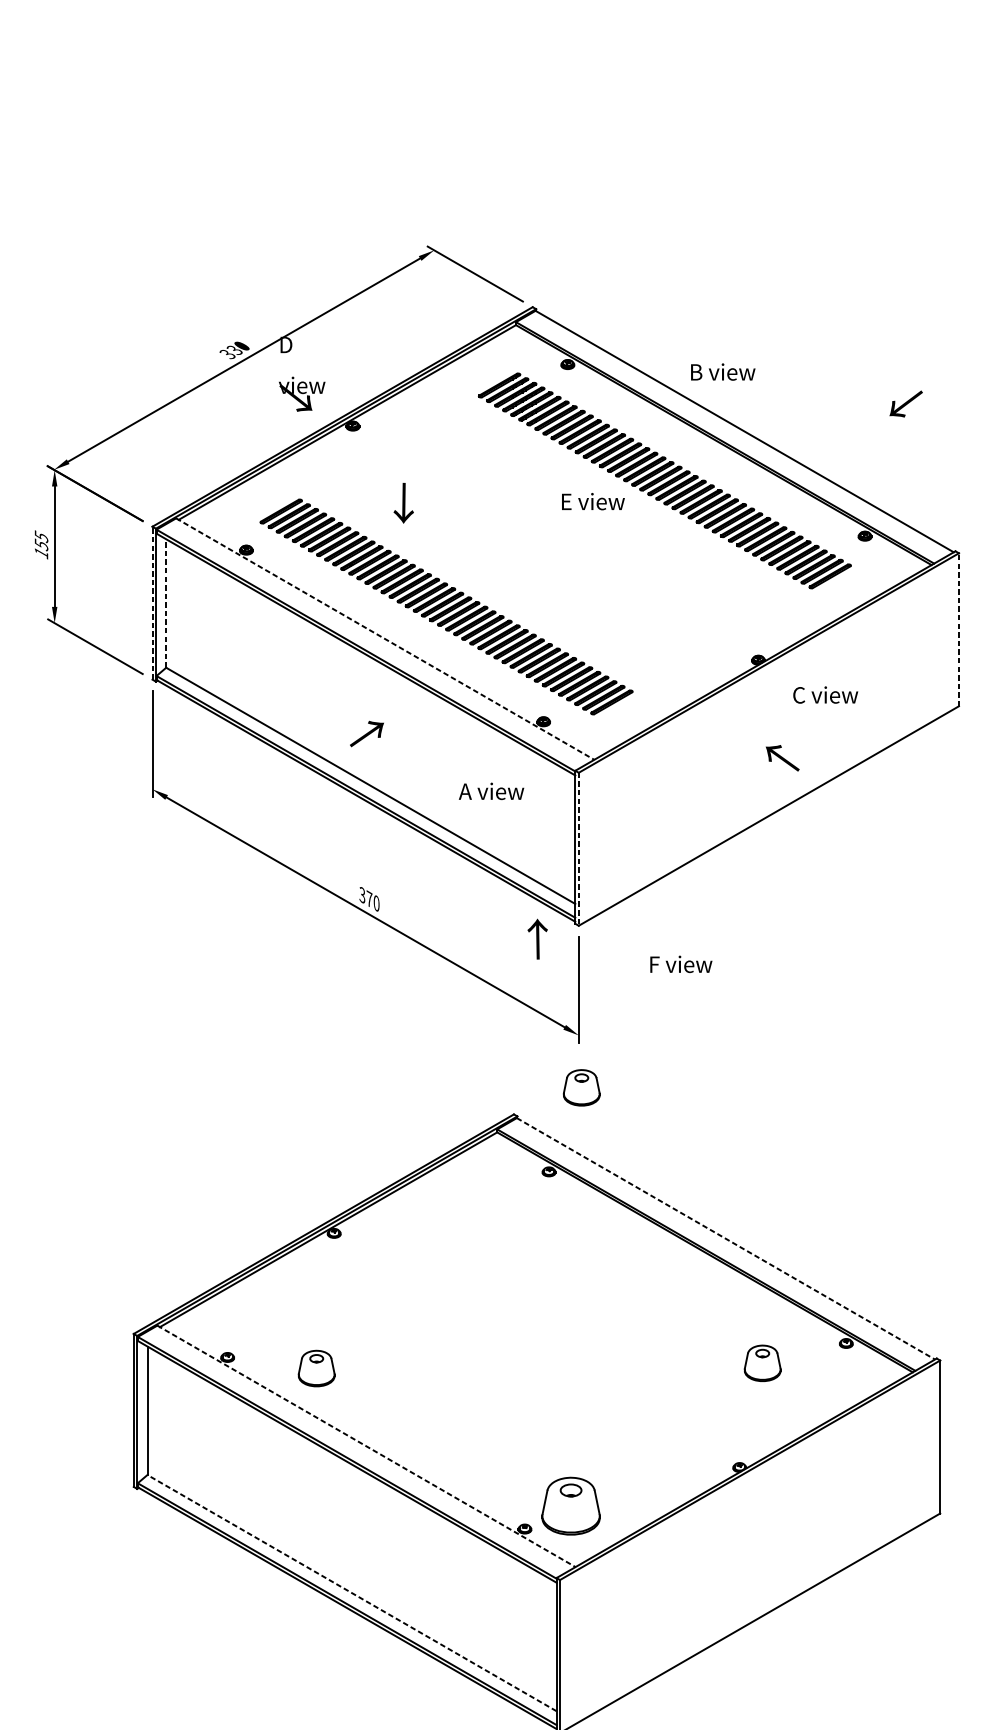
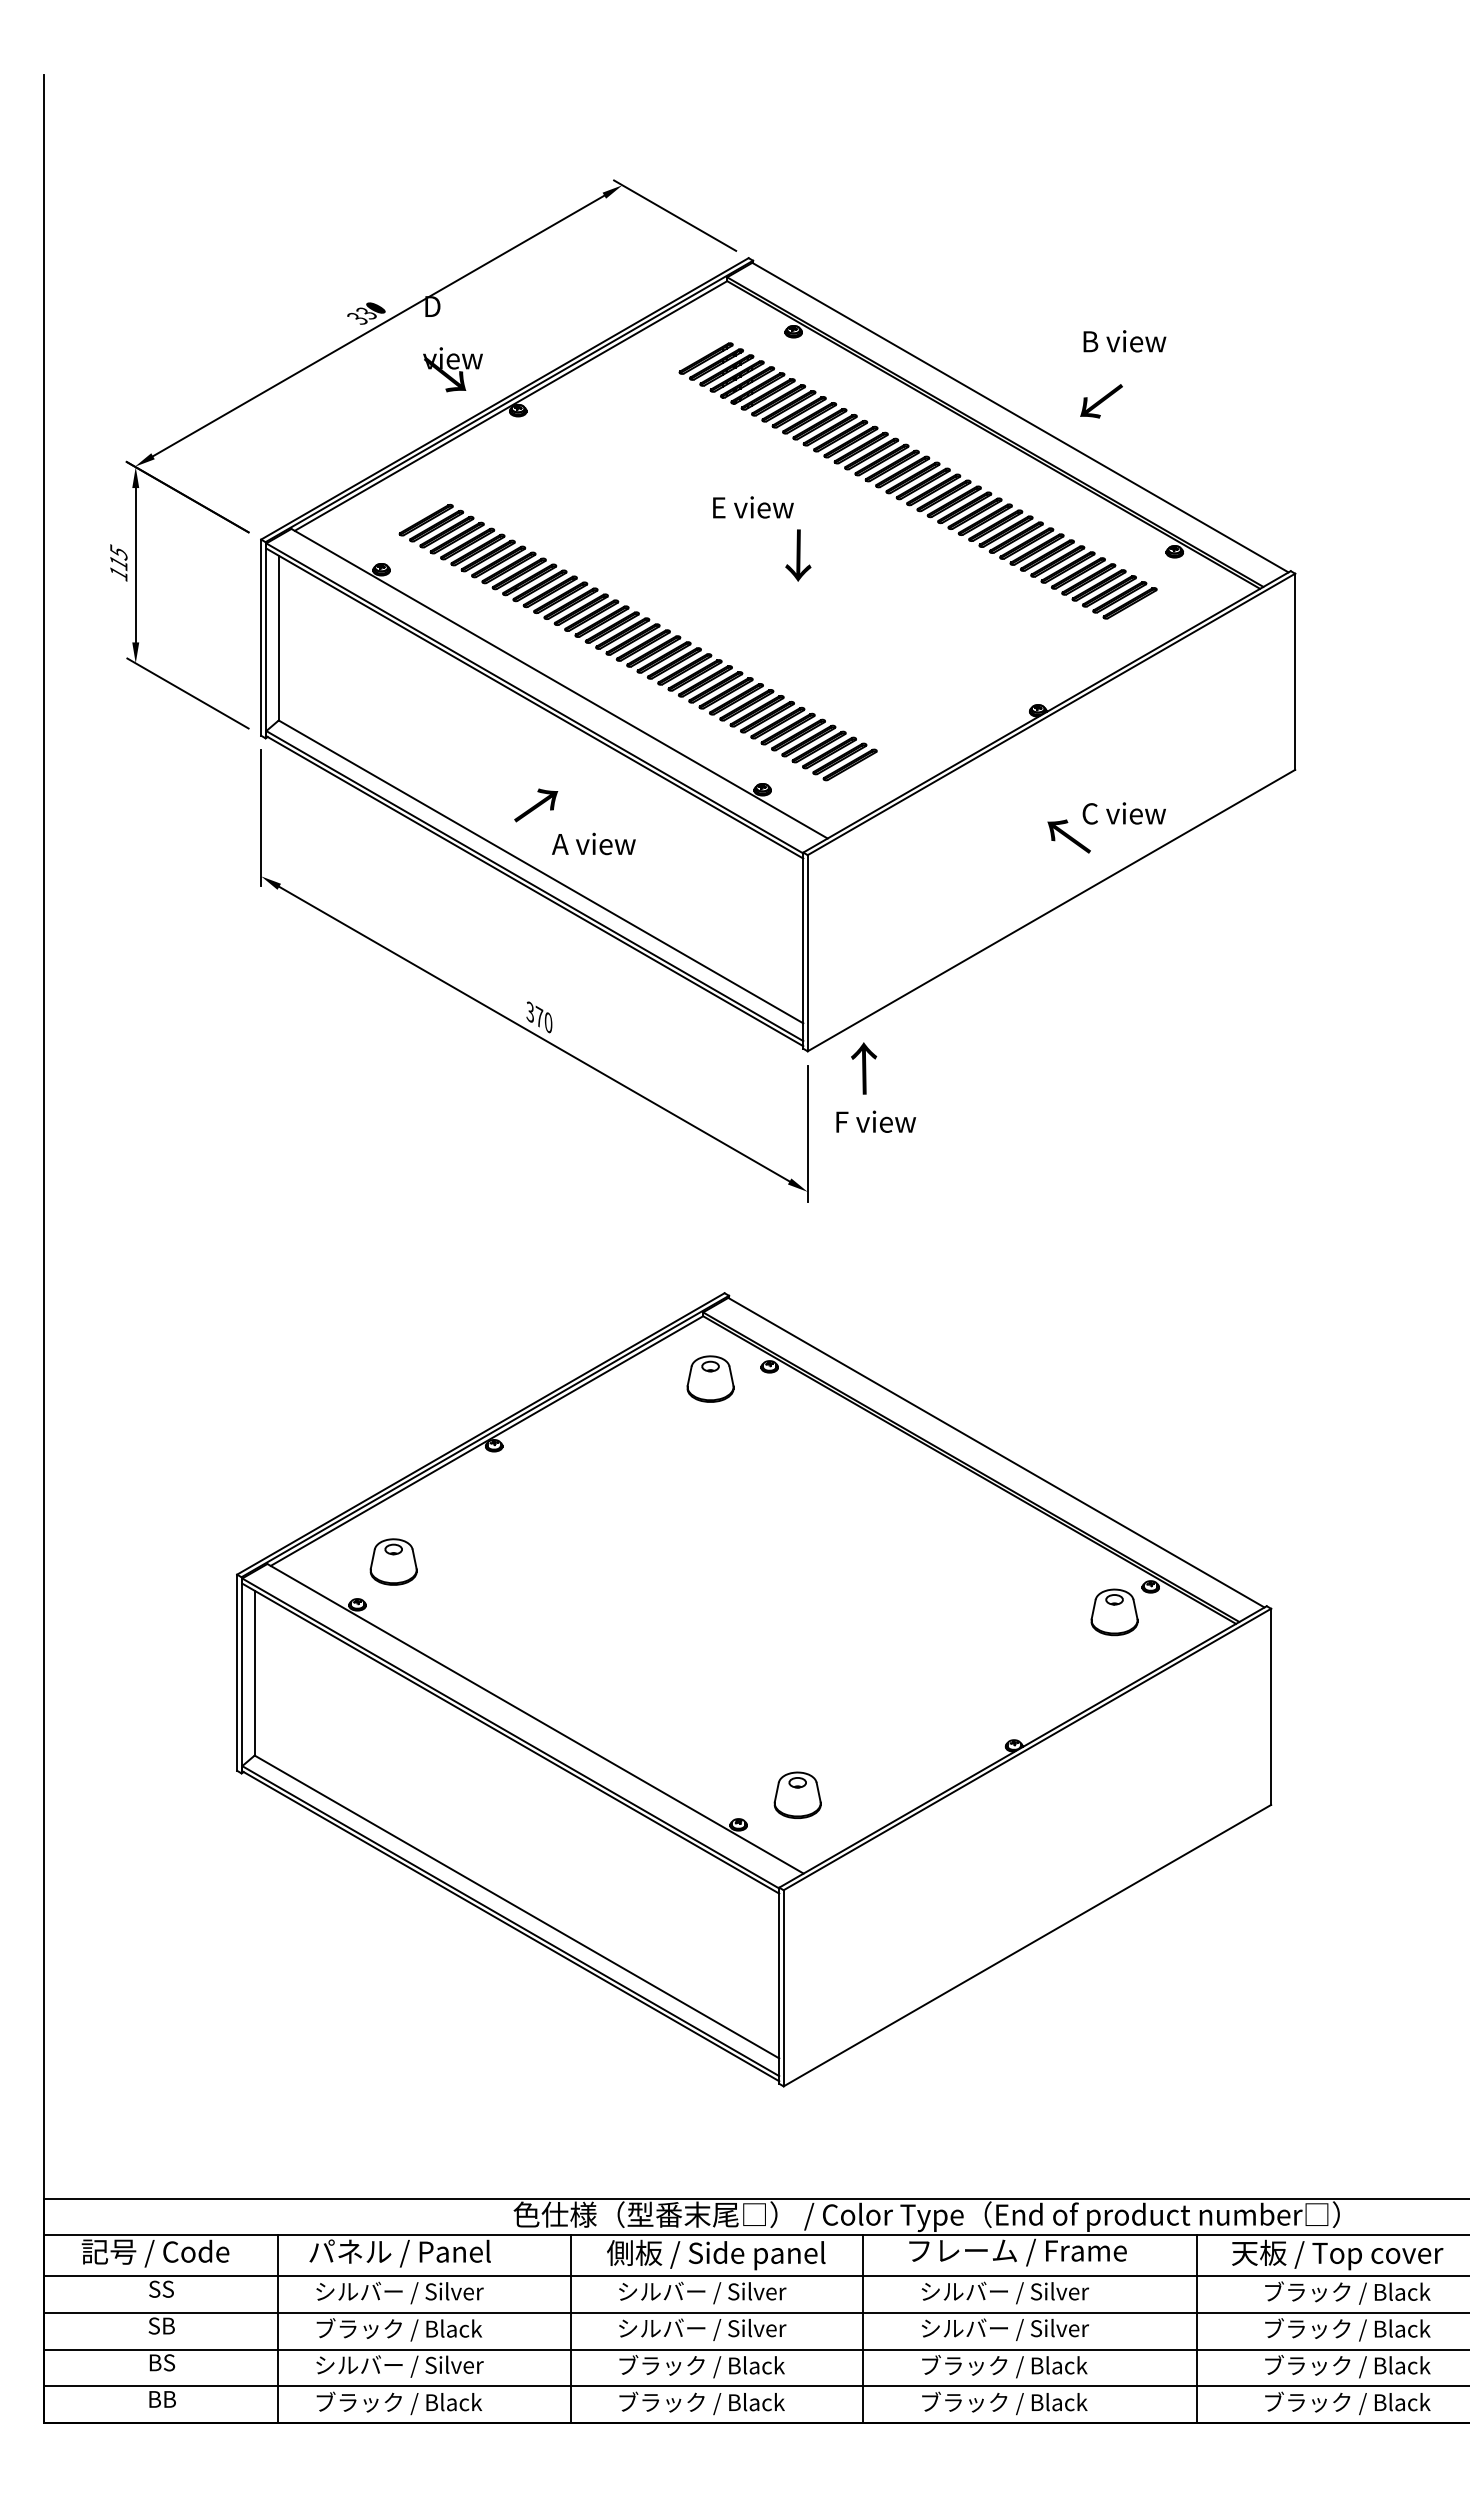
text: (722, 372) -> (1124, 341), moved
text: (906, 404) -> (1101, 401), moved
text: (593, 501) -> (753, 507), moved
text: (403, 503) -> (798, 555), moved
text: (41, 544) -> (118, 562), 155 -> 115
line: (152, 603) -> (261, 637), dashed -> solid
line: (166, 603) -> (278, 637), dashed -> solid
line: (959, 629) -> (1295, 671), dashed -> solid
line: (385, 638) -> (559, 683), dashed -> solid
text: (825, 695) -> (1123, 813), moved
text: (491, 791) -> (593, 843), moved
line: (578, 849) -> (807, 953), dashed -> solid
text: (538, 939) -> (864, 1068), moved
text: (681, 964) -> (876, 1121), moved
part: (581, 1087) -> (710, 1378), moved
line: (725, 1238) -> (996, 1452), dashed -> solid
part: (762, 1363) -> (1114, 1612), moved
part: (316, 1368) -> (393, 1561), moved
line: (366, 1446) -> (535, 1718), dashed -> solid
part: (570, 1505) -> (797, 1794), size x0.62
line: (351, 1592) -> (516, 1906), dashed -> solid

